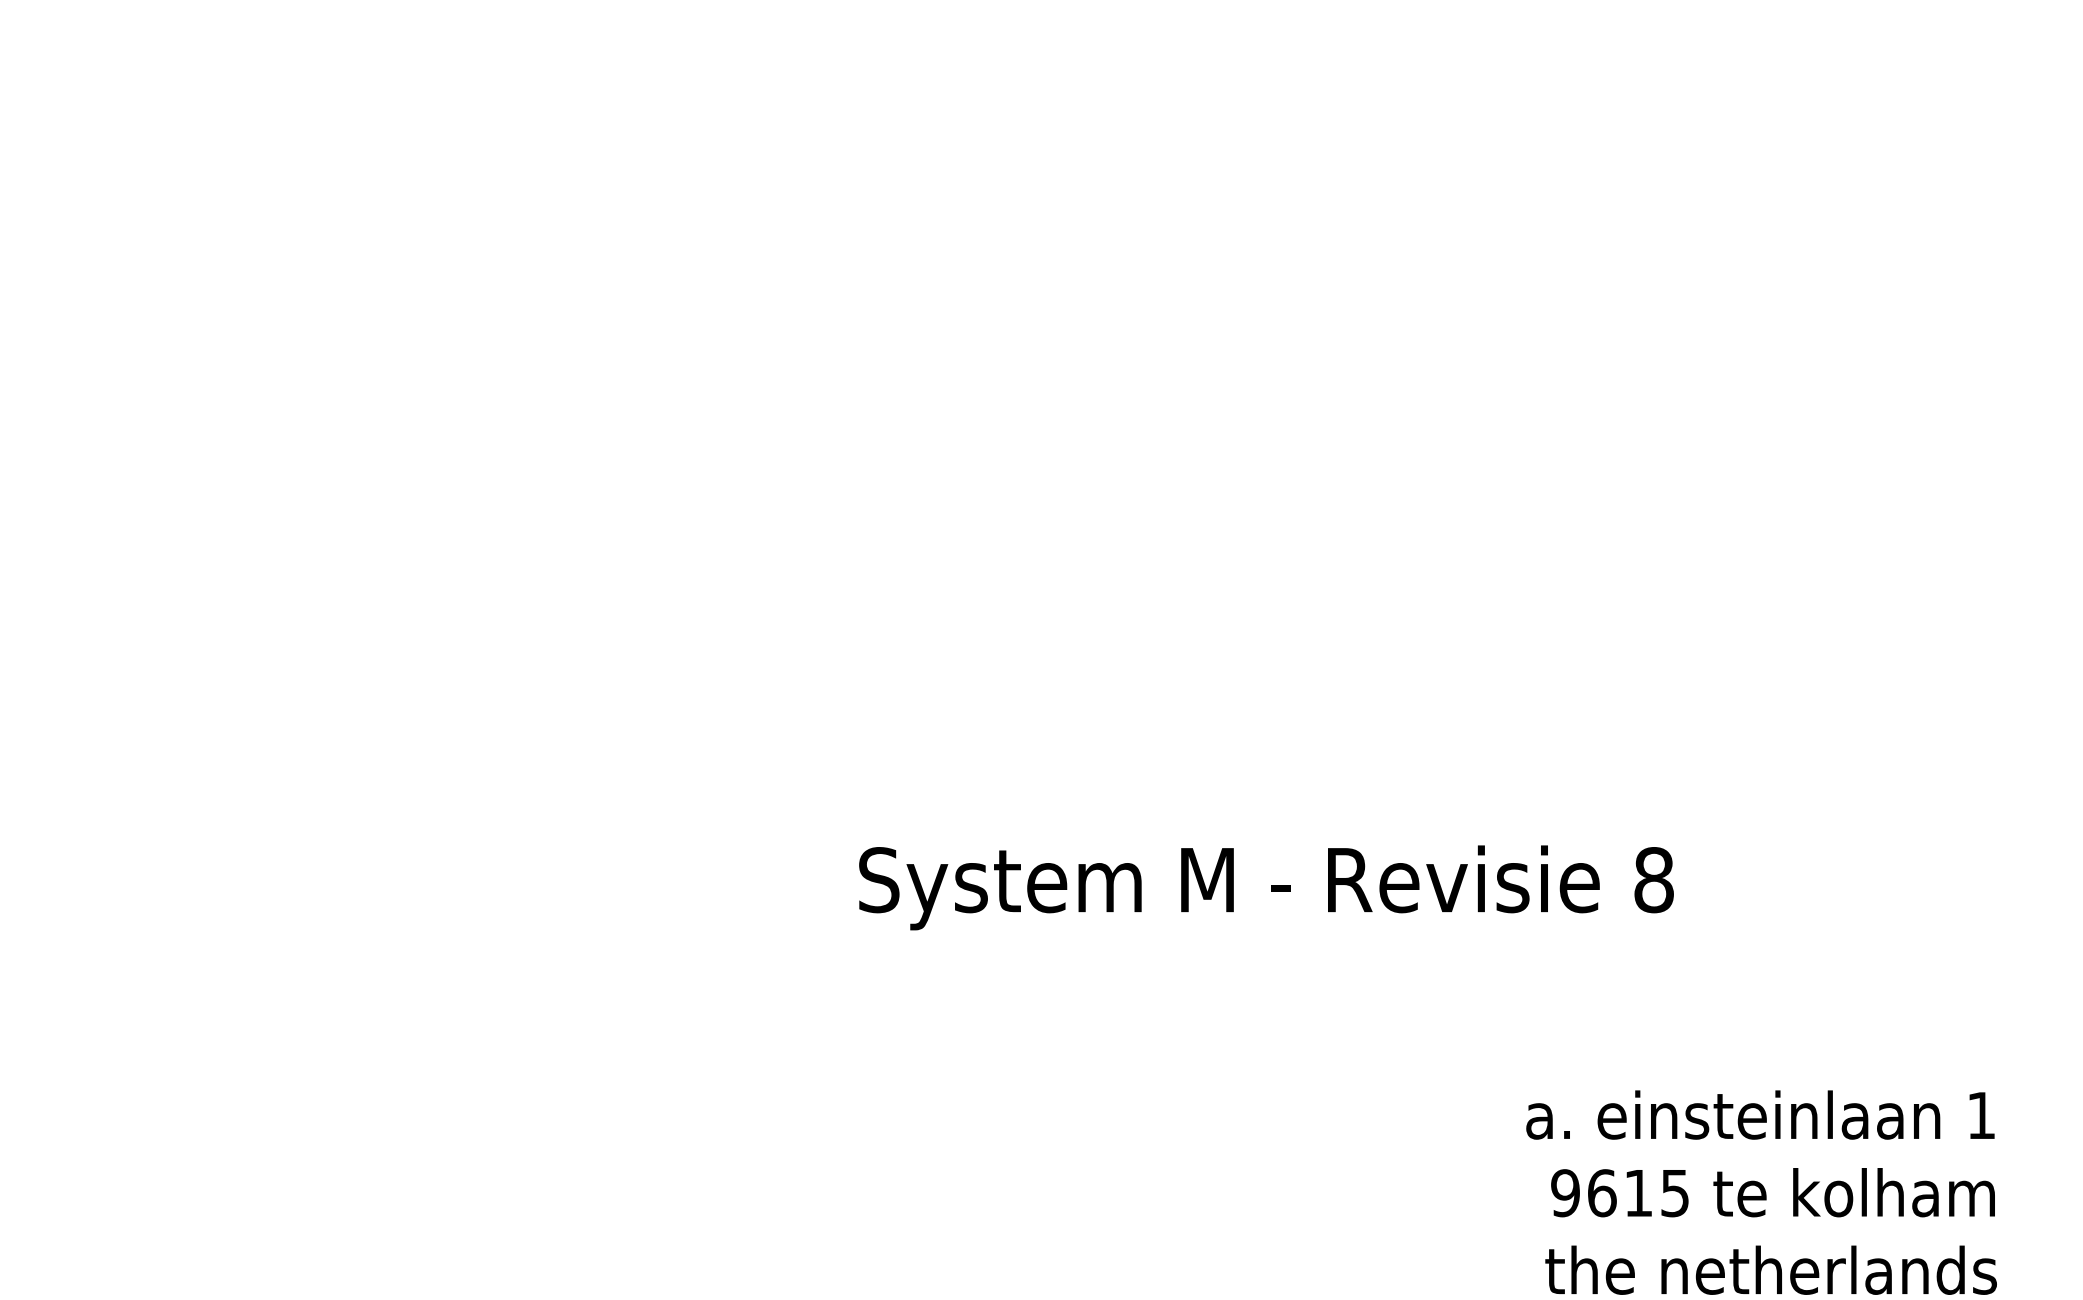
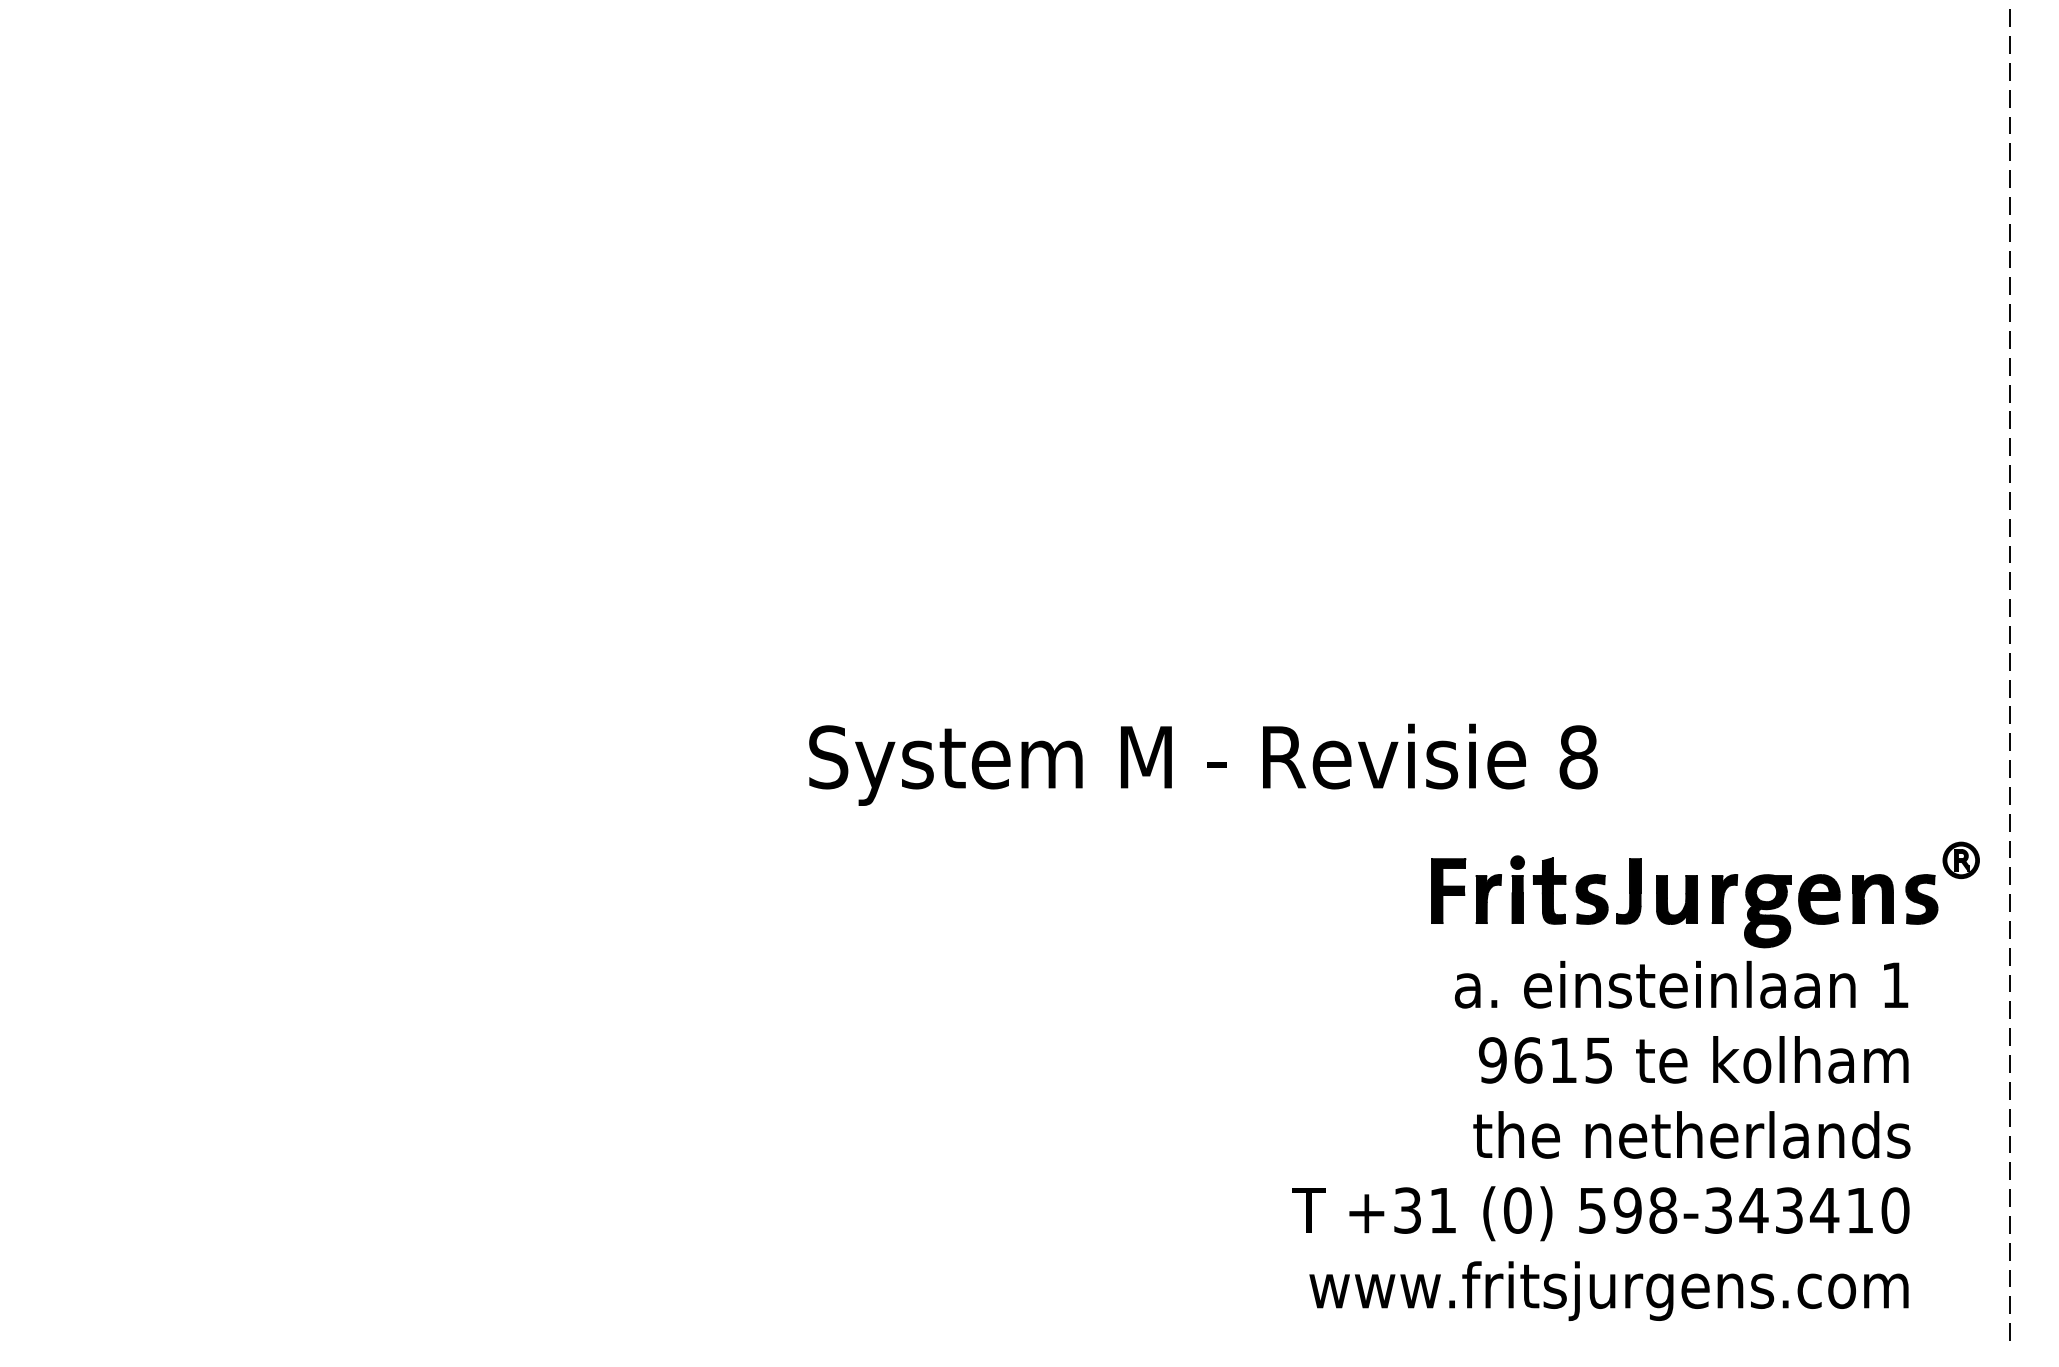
part: (1792, 1021) -> (1712, 894), added

